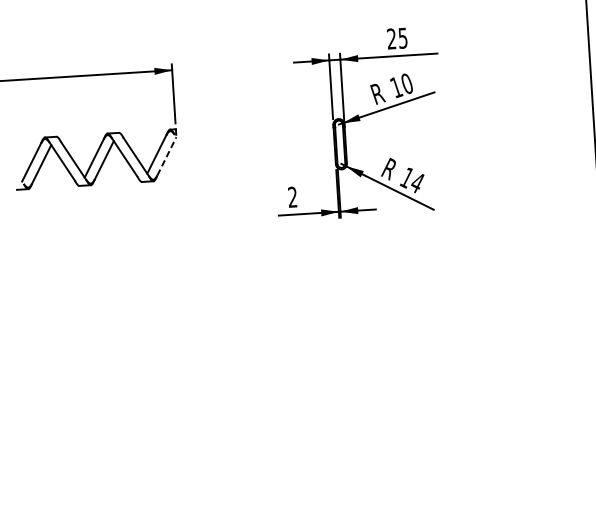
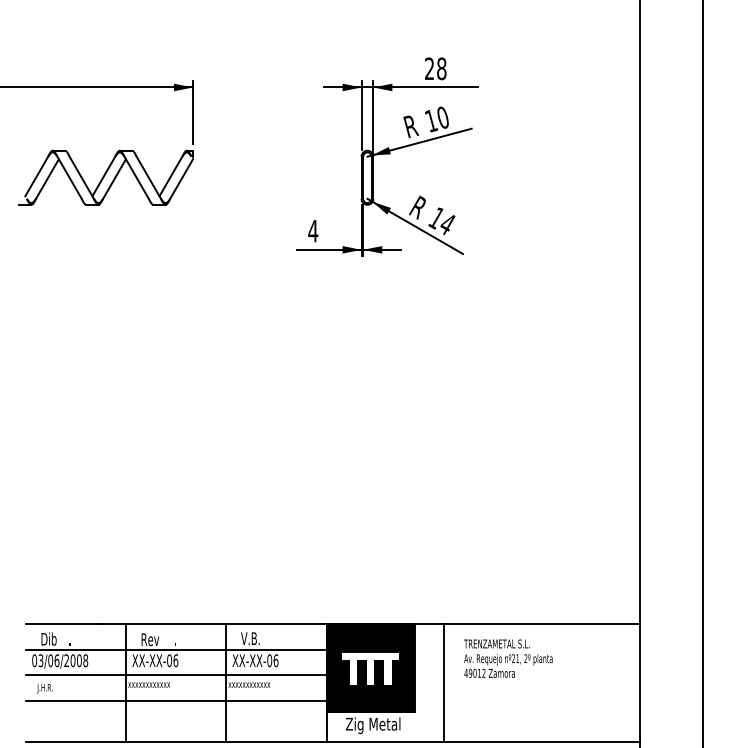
text: (402, 37) -> (441, 68), 25 -> 28
line: (166, 156) -> (181, 179), dashed -> solid
text: (292, 196) -> (313, 230), 2 -> 4

